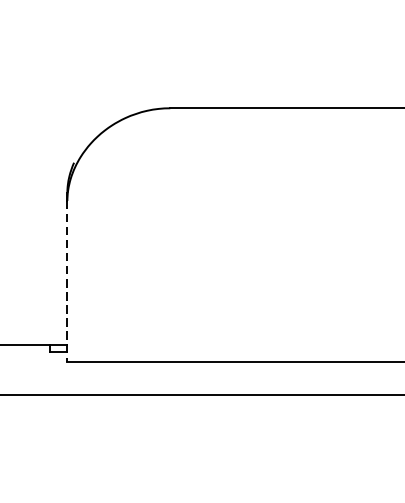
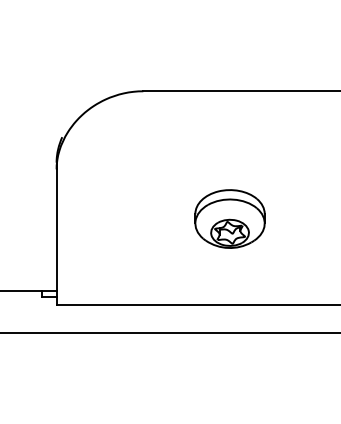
part: (272, 259) -> (229, 218), added
line: (67, 281) -> (56, 237), dashed -> solid

